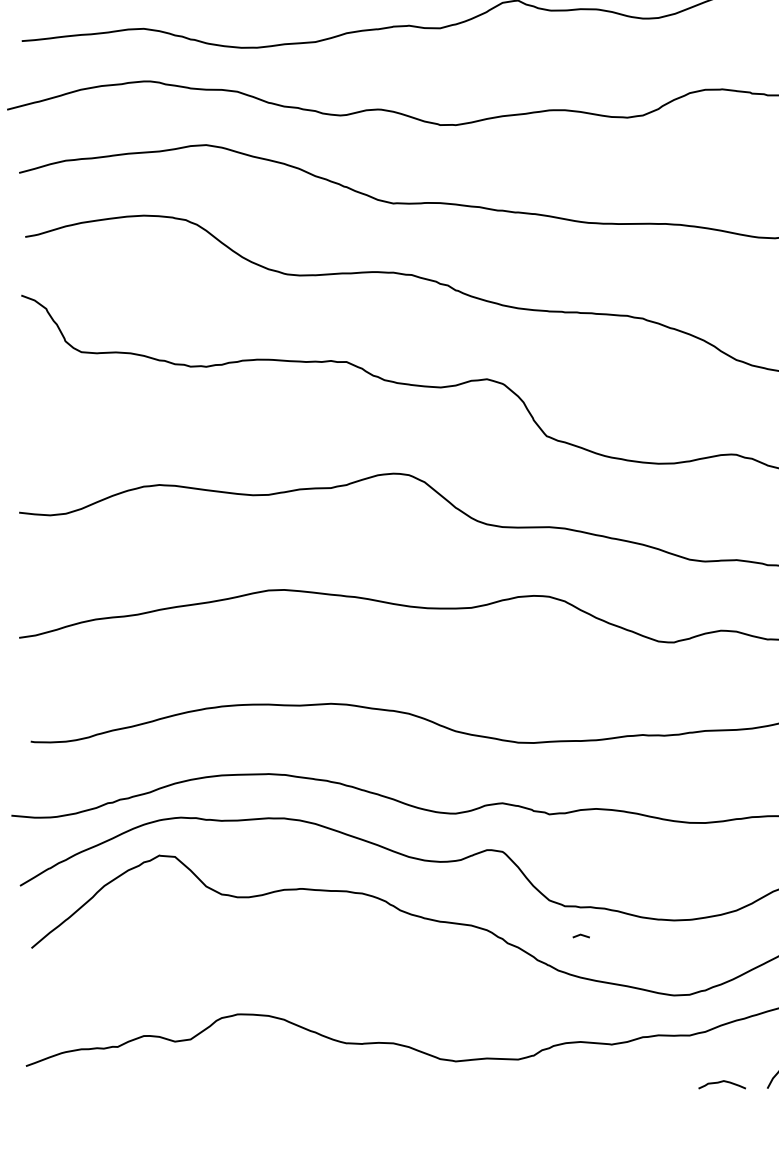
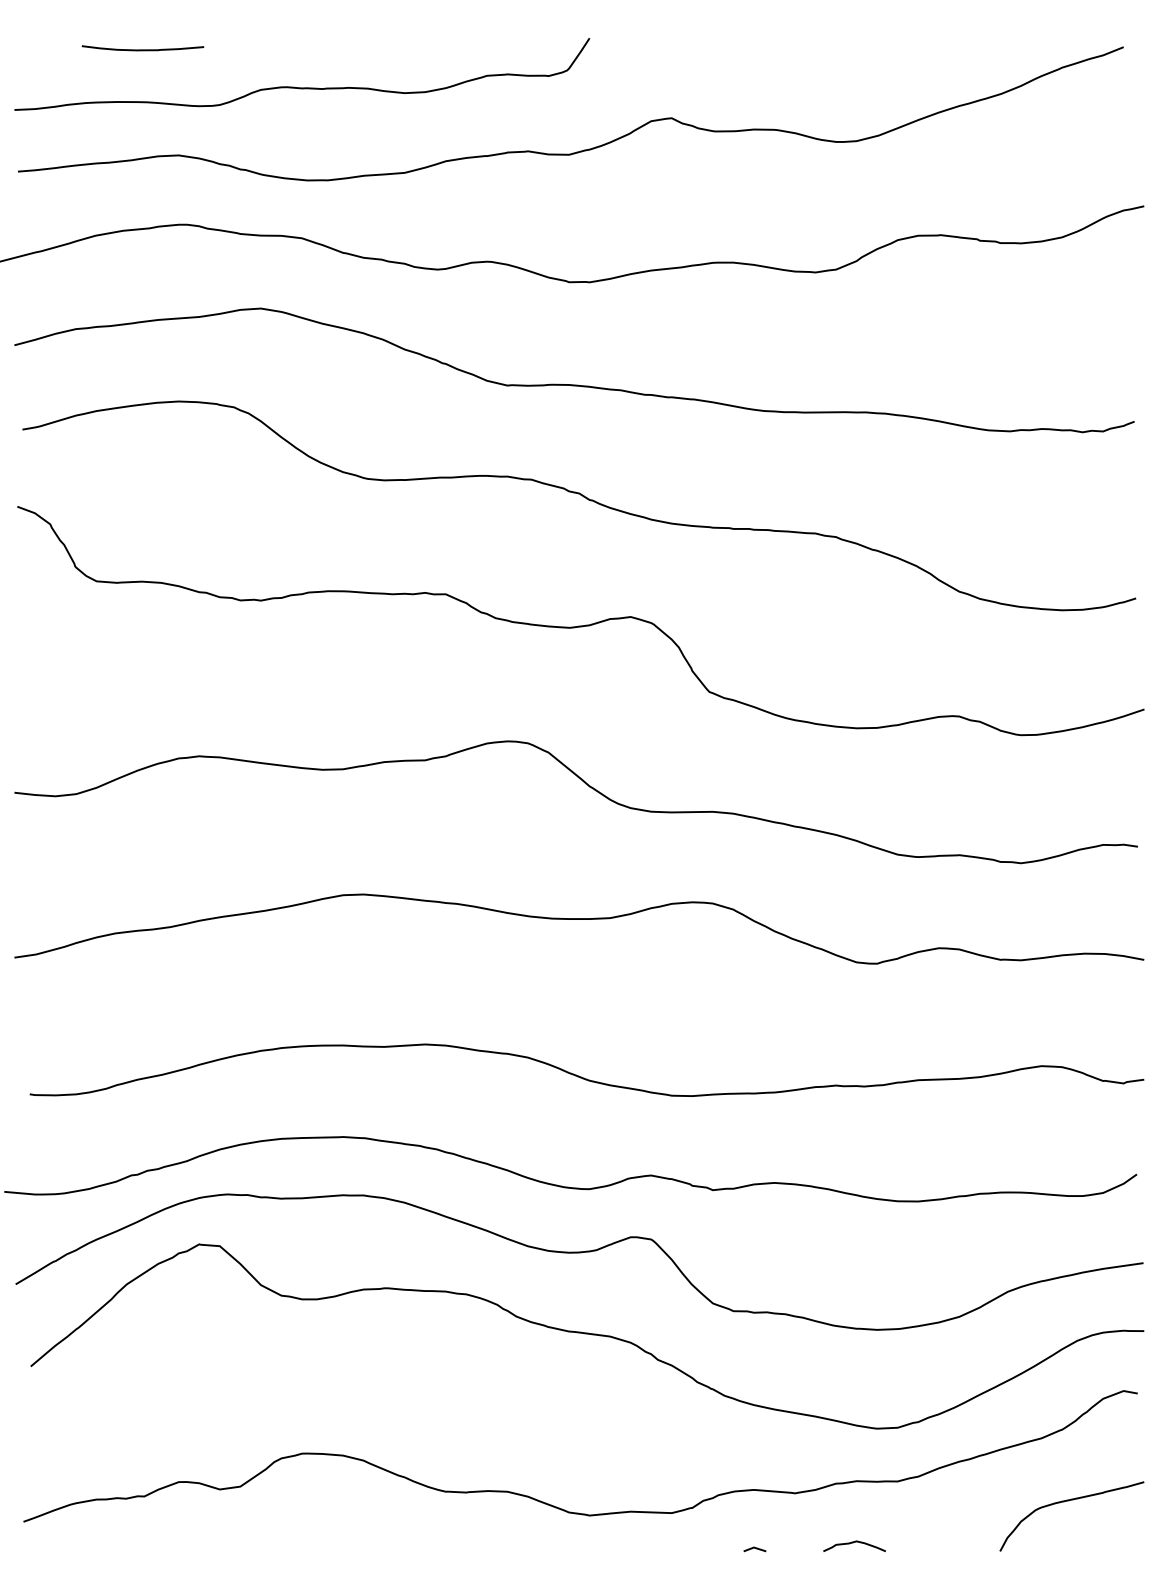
line: (580, 935) -> (754, 1548), moved
curve: (721, 1082) -> (853, 1543), moved

